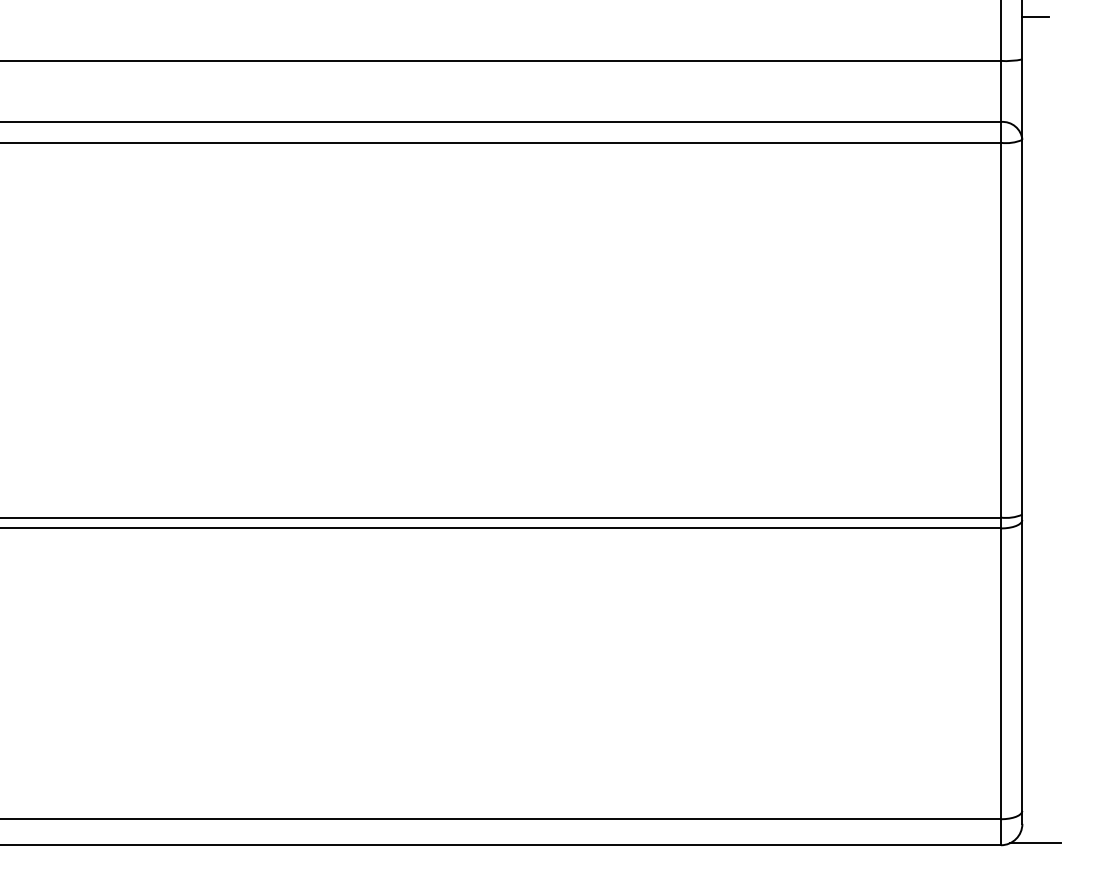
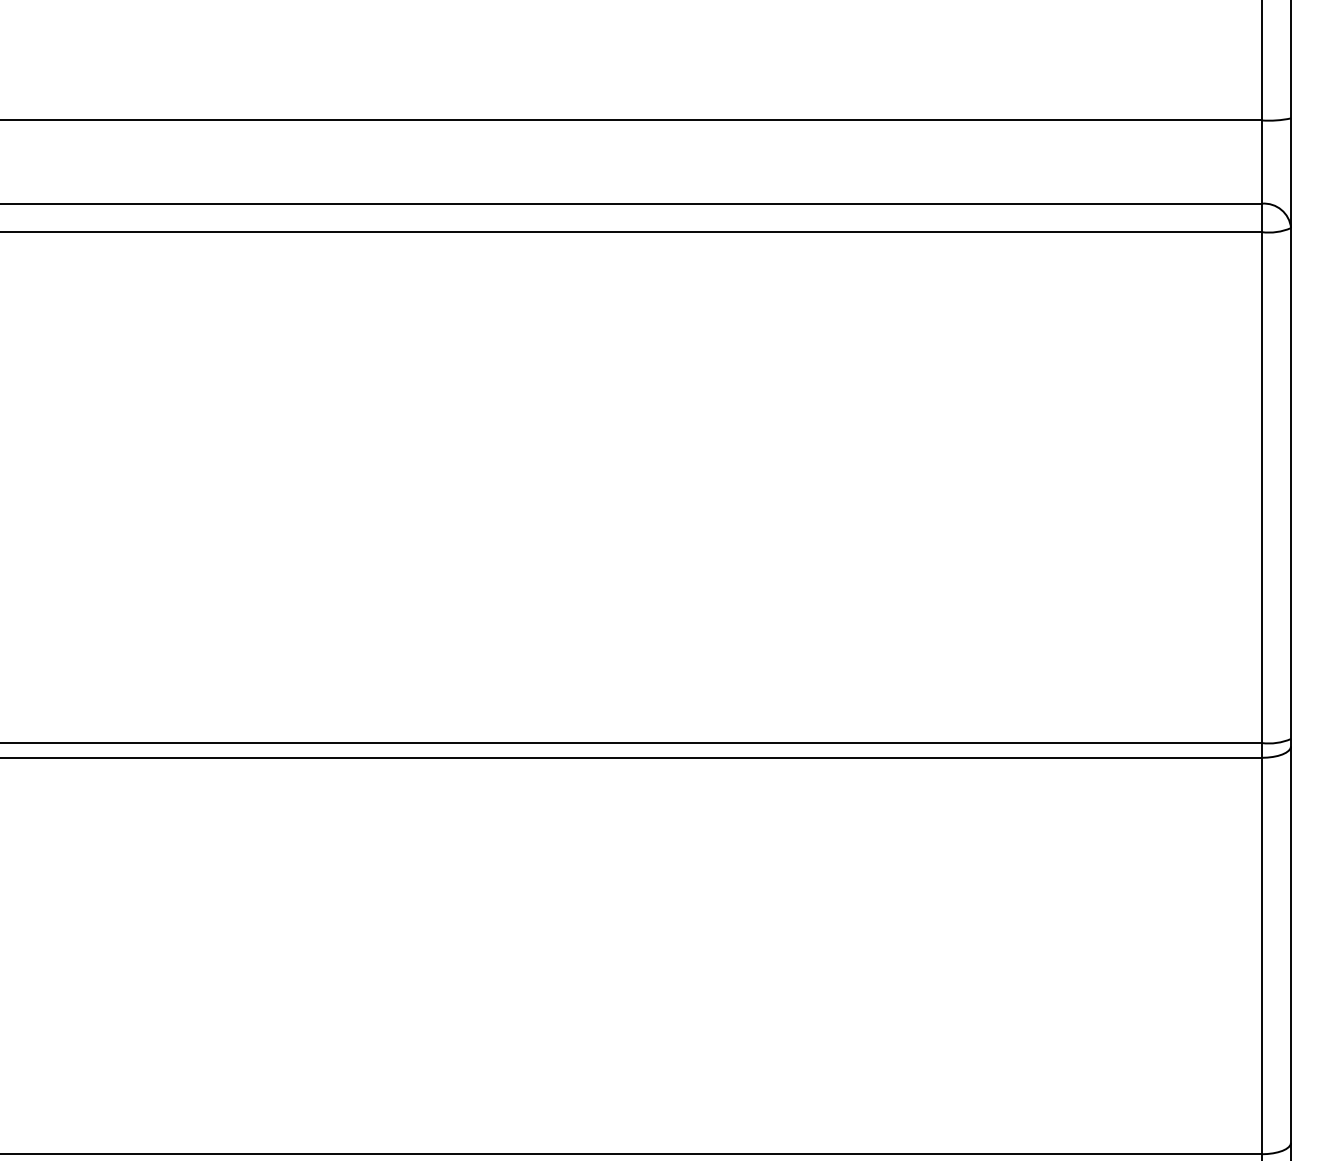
line: (1035, 16) -> (1308, 59), removed

